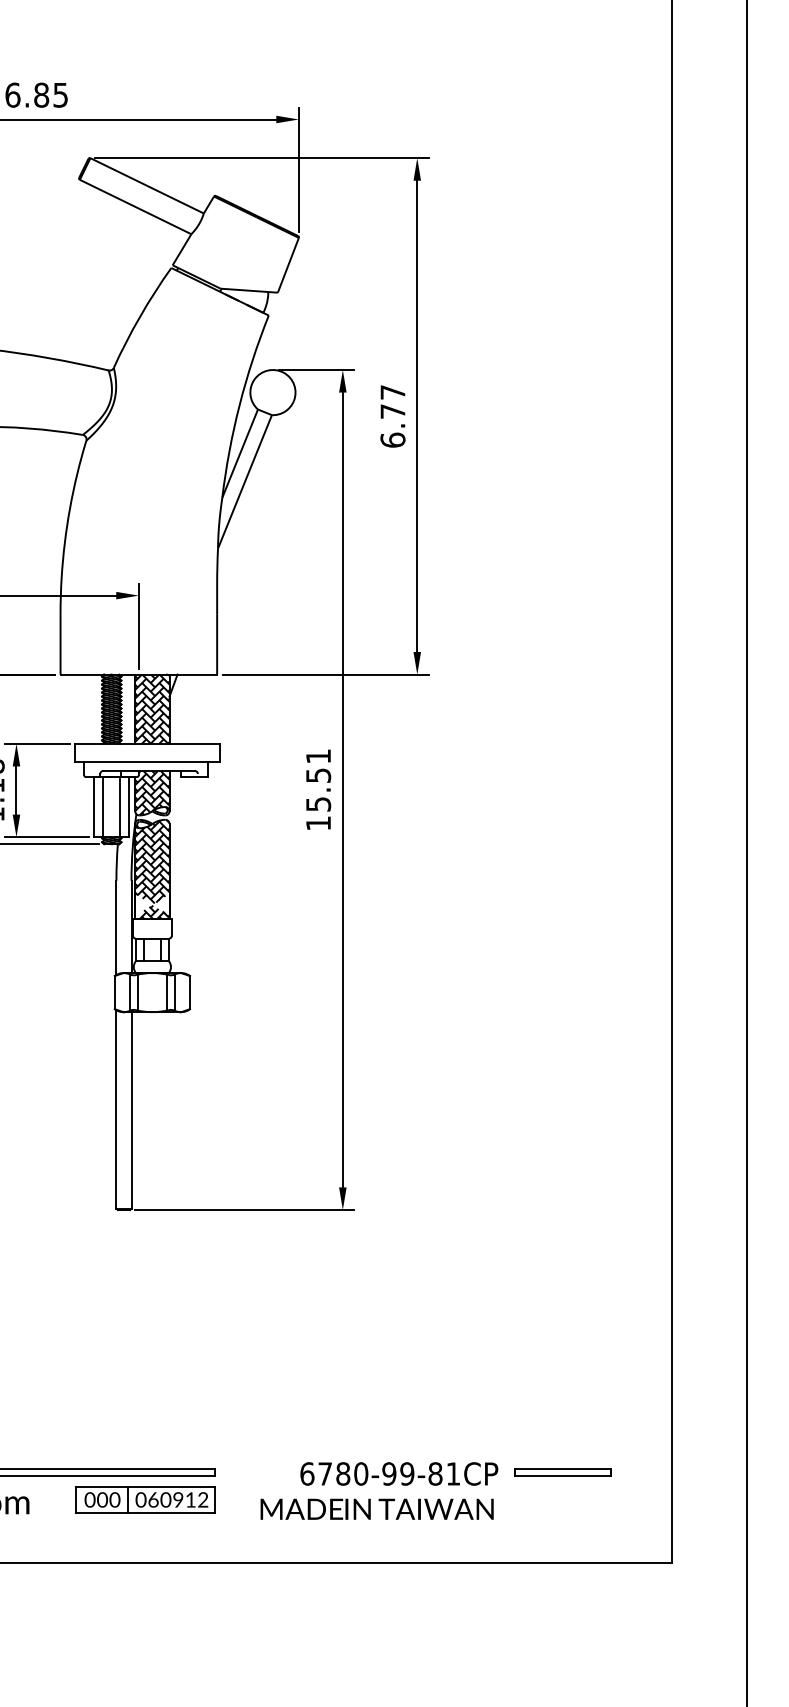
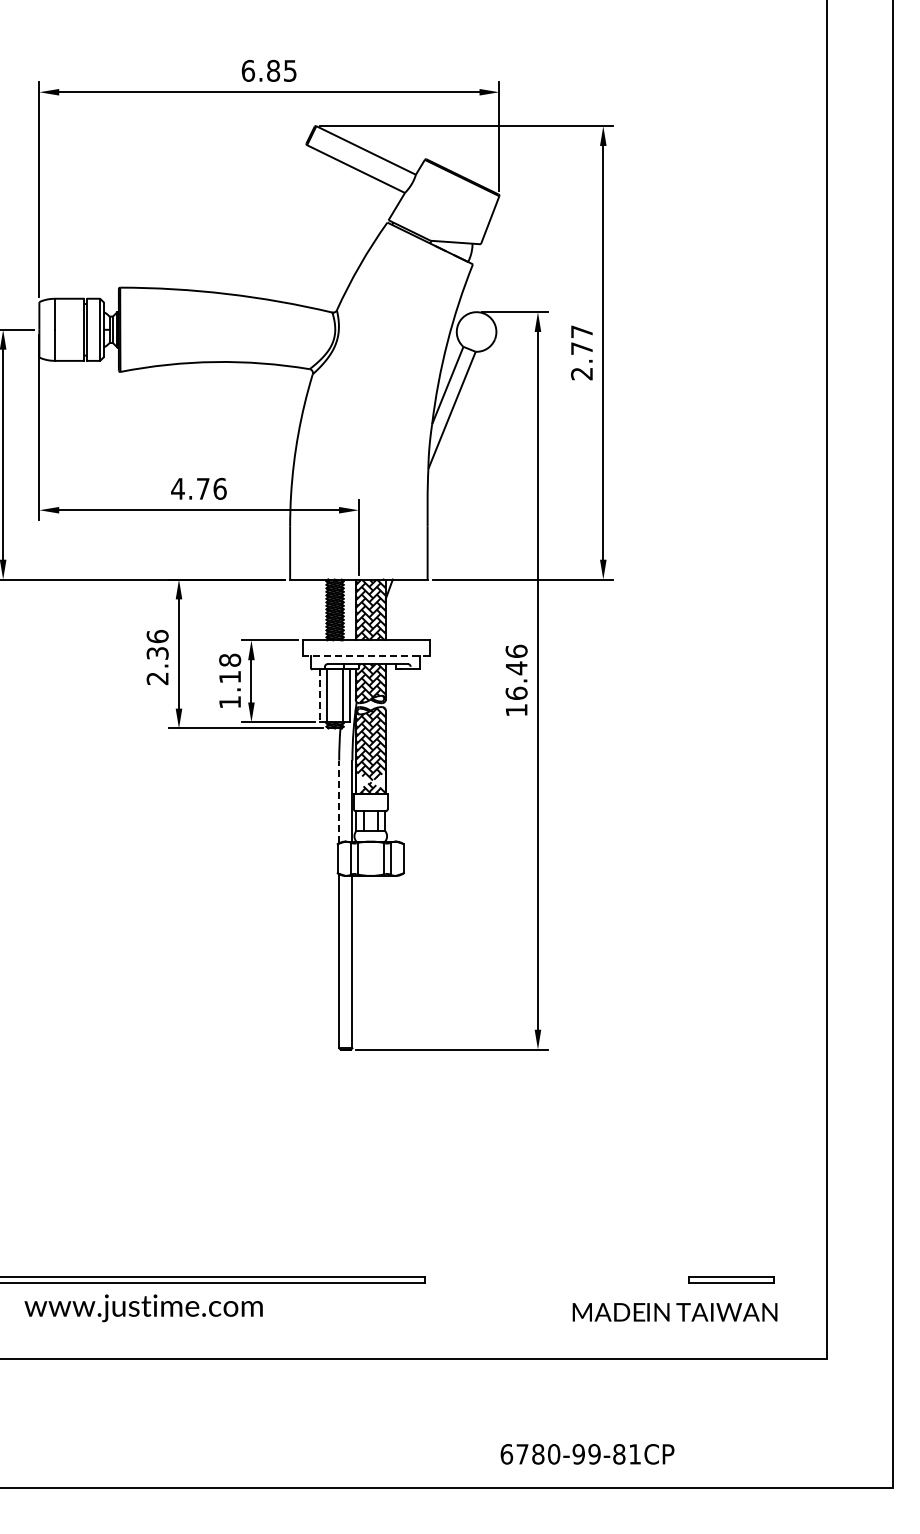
text: (393, 439) -> (582, 373), 6.77 -> 2.77
line: (146, 762) -> (365, 656), solid -> dashed
text: (318, 779) -> (516, 671), 15.51 -> 16.46
line: (93, 807) -> (319, 696), solid -> dashed
line: (116, 927) -> (339, 801), solid -> dashed
text: (399, 1474) -> (587, 1454), moved
part: (145, 1499) -> (364, 1303), removed
text: (376, 1509) -> (674, 1312), moved

